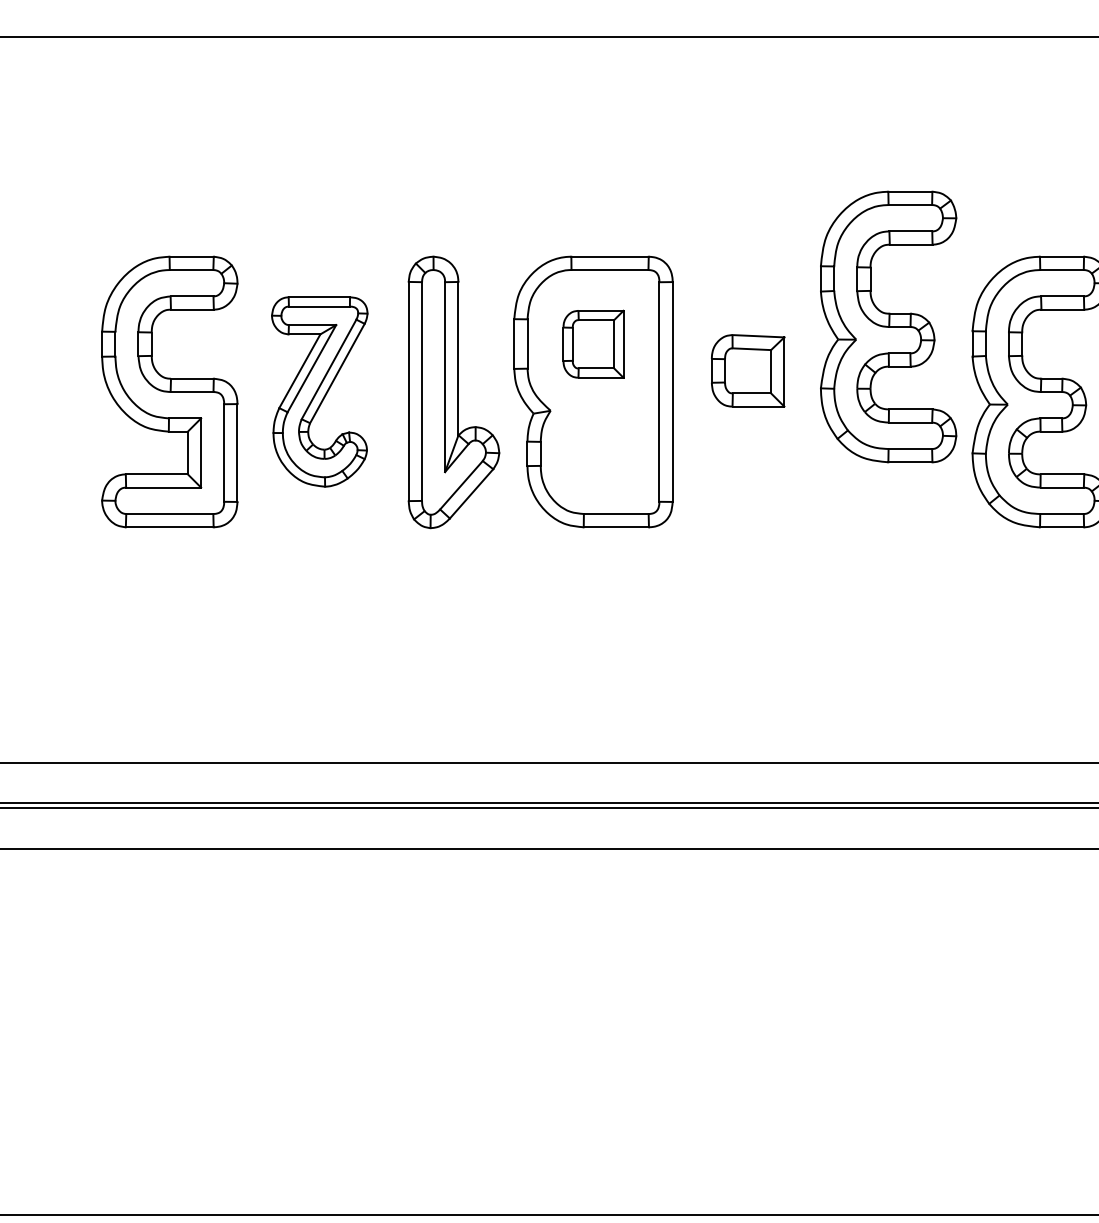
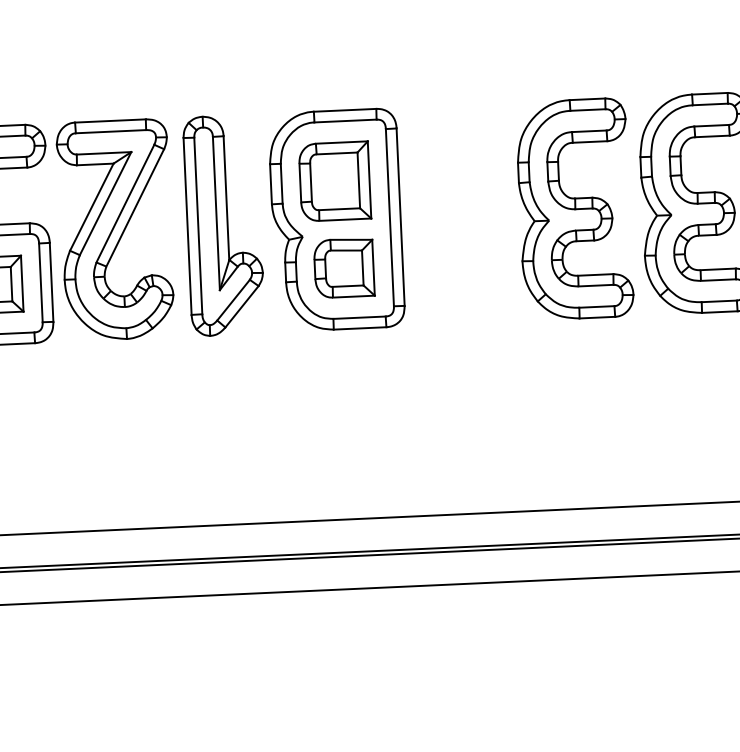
part: (888, 326) -> (574, 208), moved
part: (593, 344) -> (334, 181), size x1.43
part: (748, 370) -> (344, 267), moved
part: (319, 391) -> (115, 229), size x1.43

